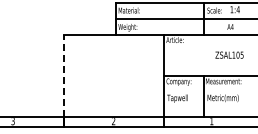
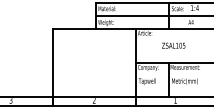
text: (229, 54) -> (173, 45), moved
line: (63, 75) -> (52, 62), dashed -> solid

